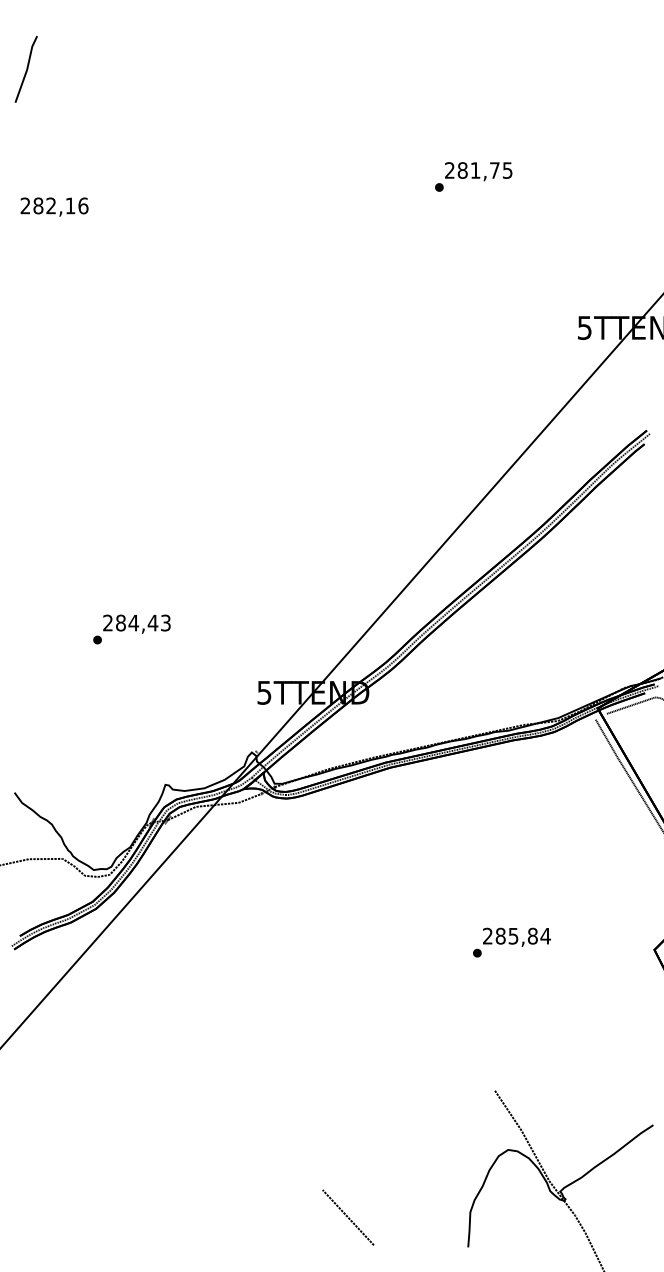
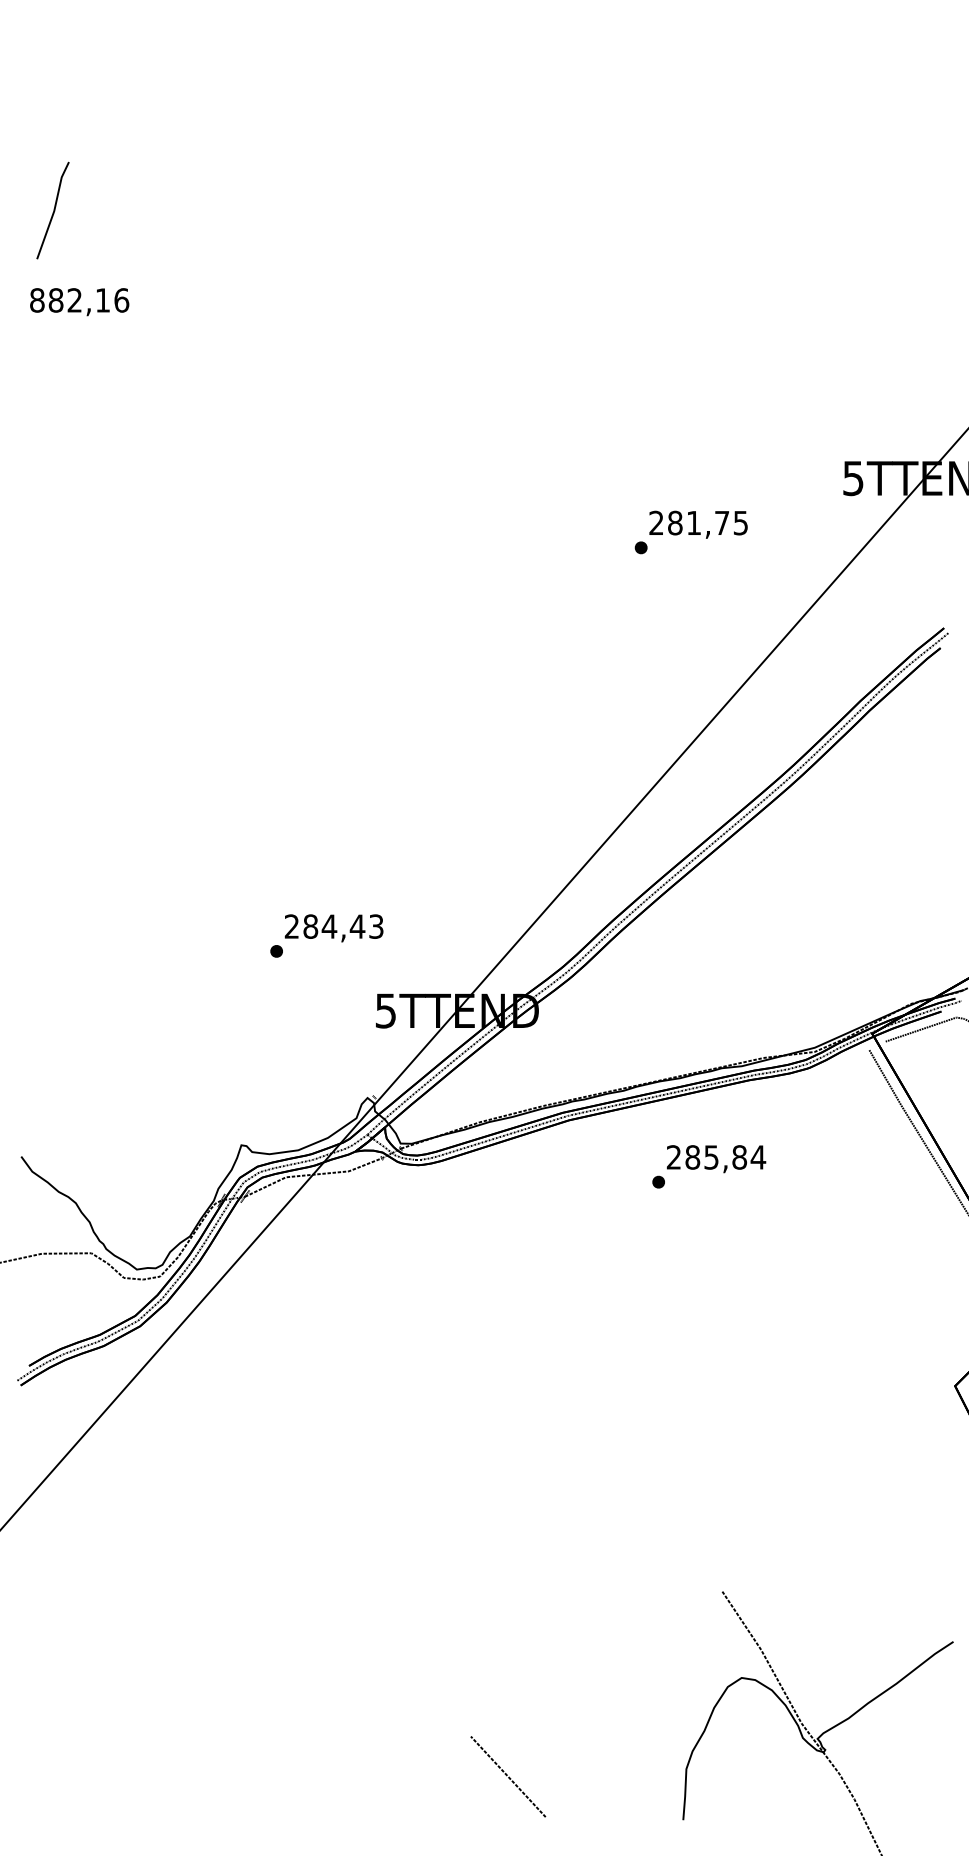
line: (26, 69) -> (53, 210), moved
text: (473, 176) -> (690, 531), moved
text: (25, 205) -> (37, 299), 282,16 -> 882,16
text: (131, 629) -> (326, 936), moved
text: (511, 942) -> (708, 1166), moved

